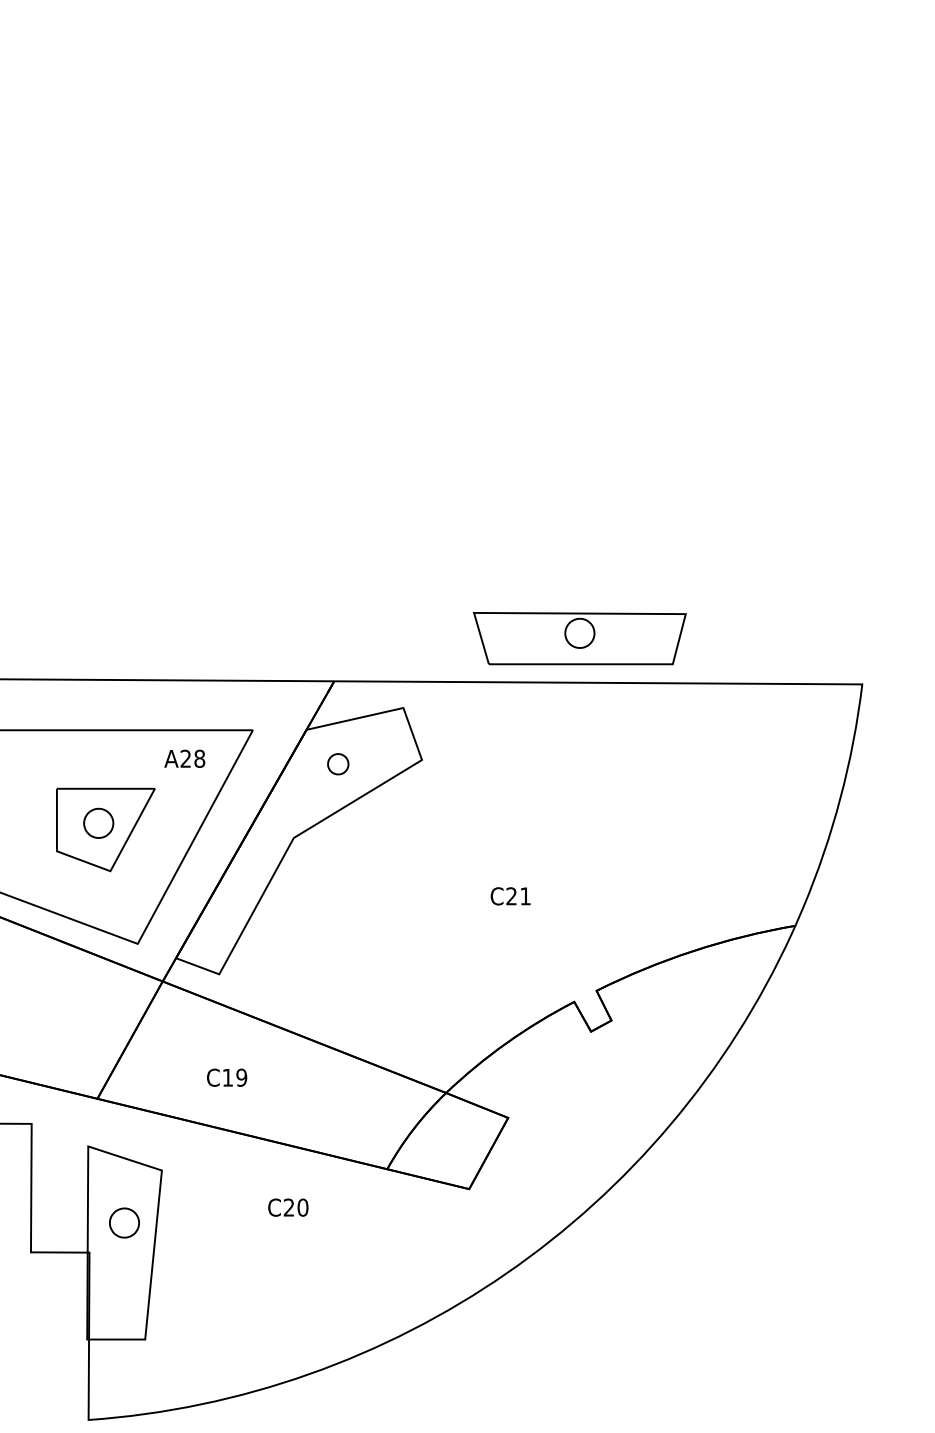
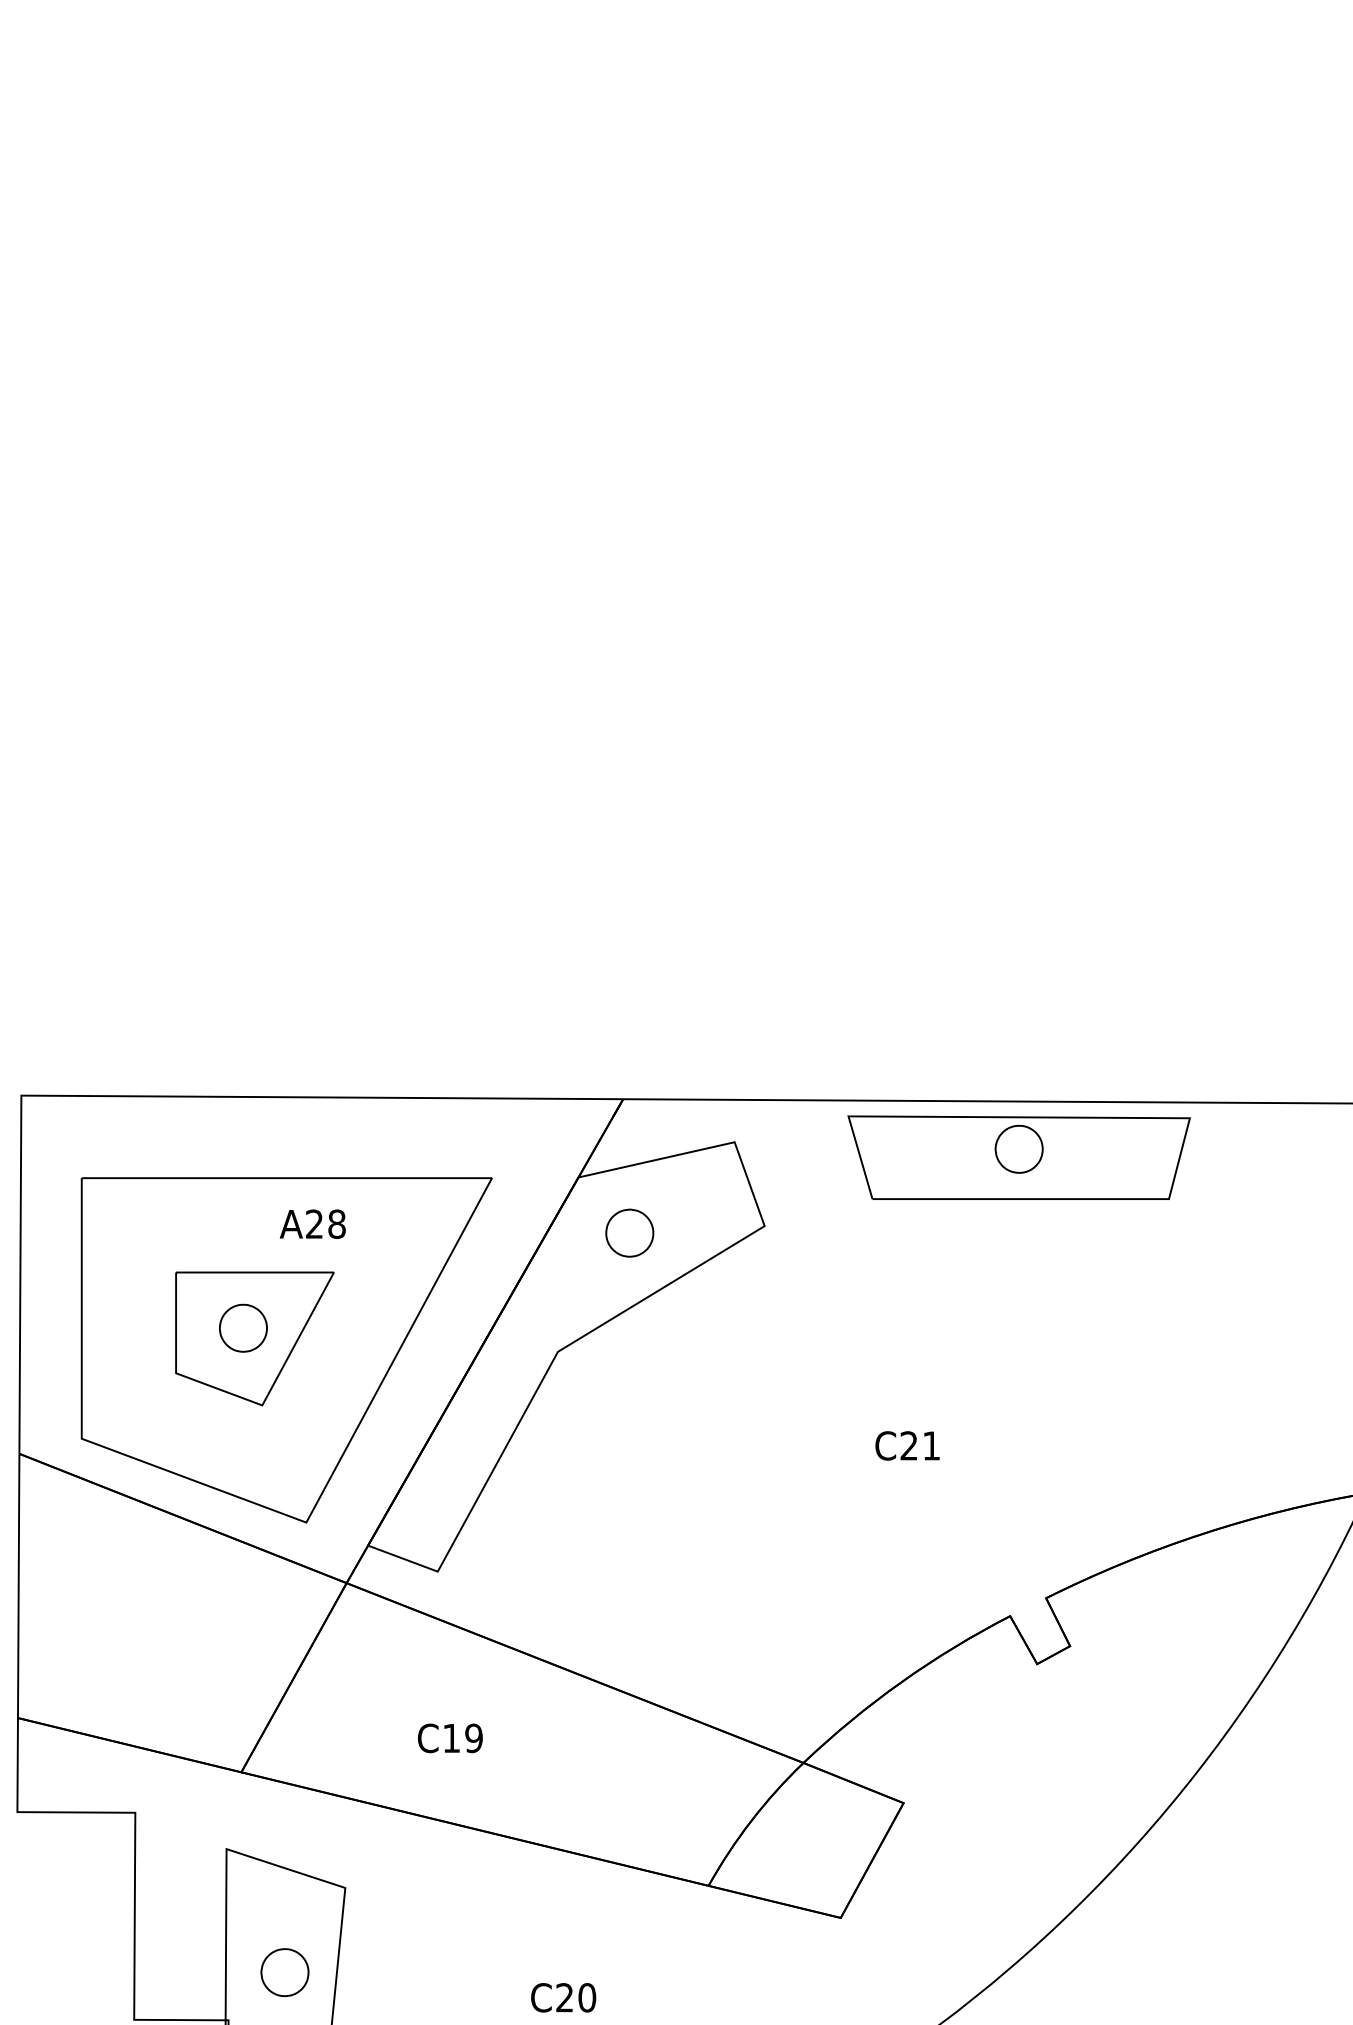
part: (579, 638) -> (1018, 1157), moved
text: (184, 758) -> (312, 1223), moved
part: (337, 763) -> (628, 1231), size x1.43
text: (288, 1207) -> (563, 1997), moved

